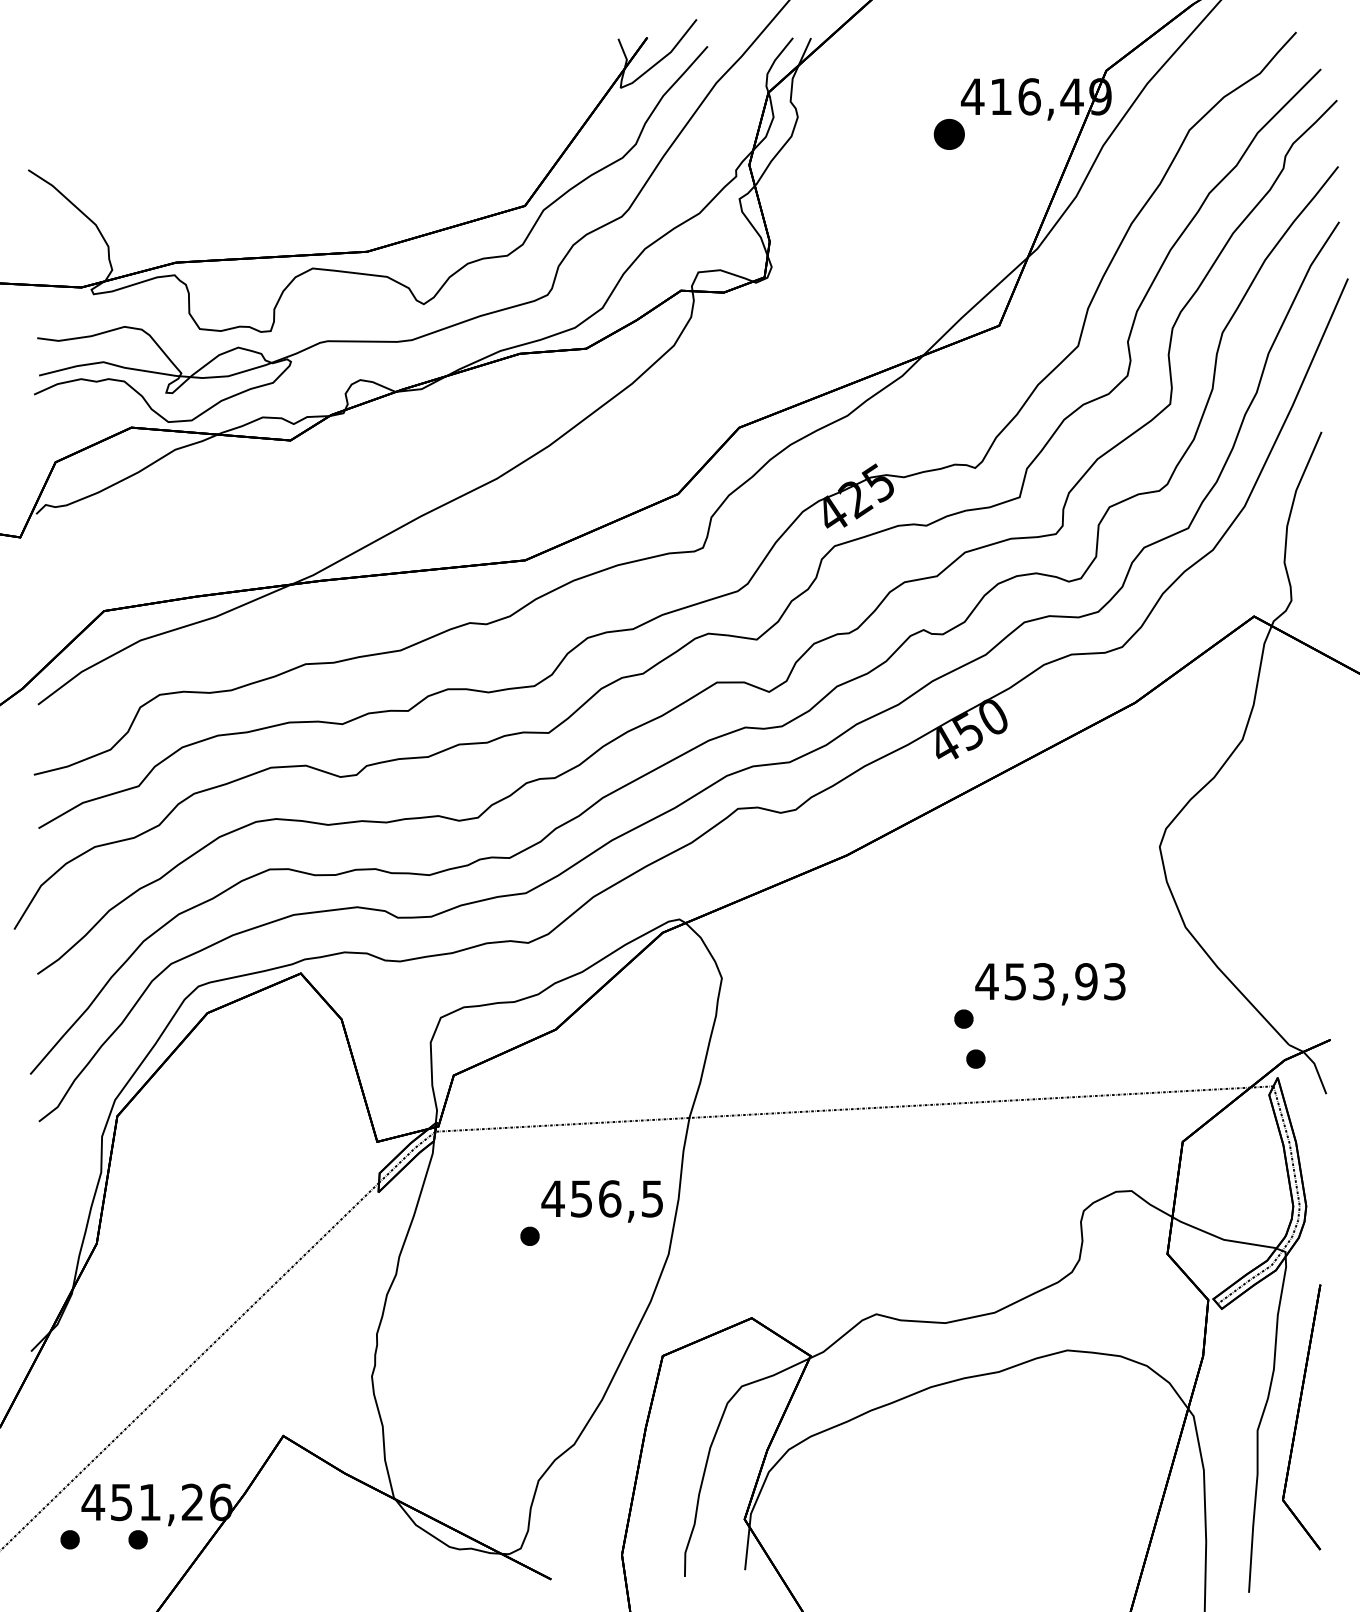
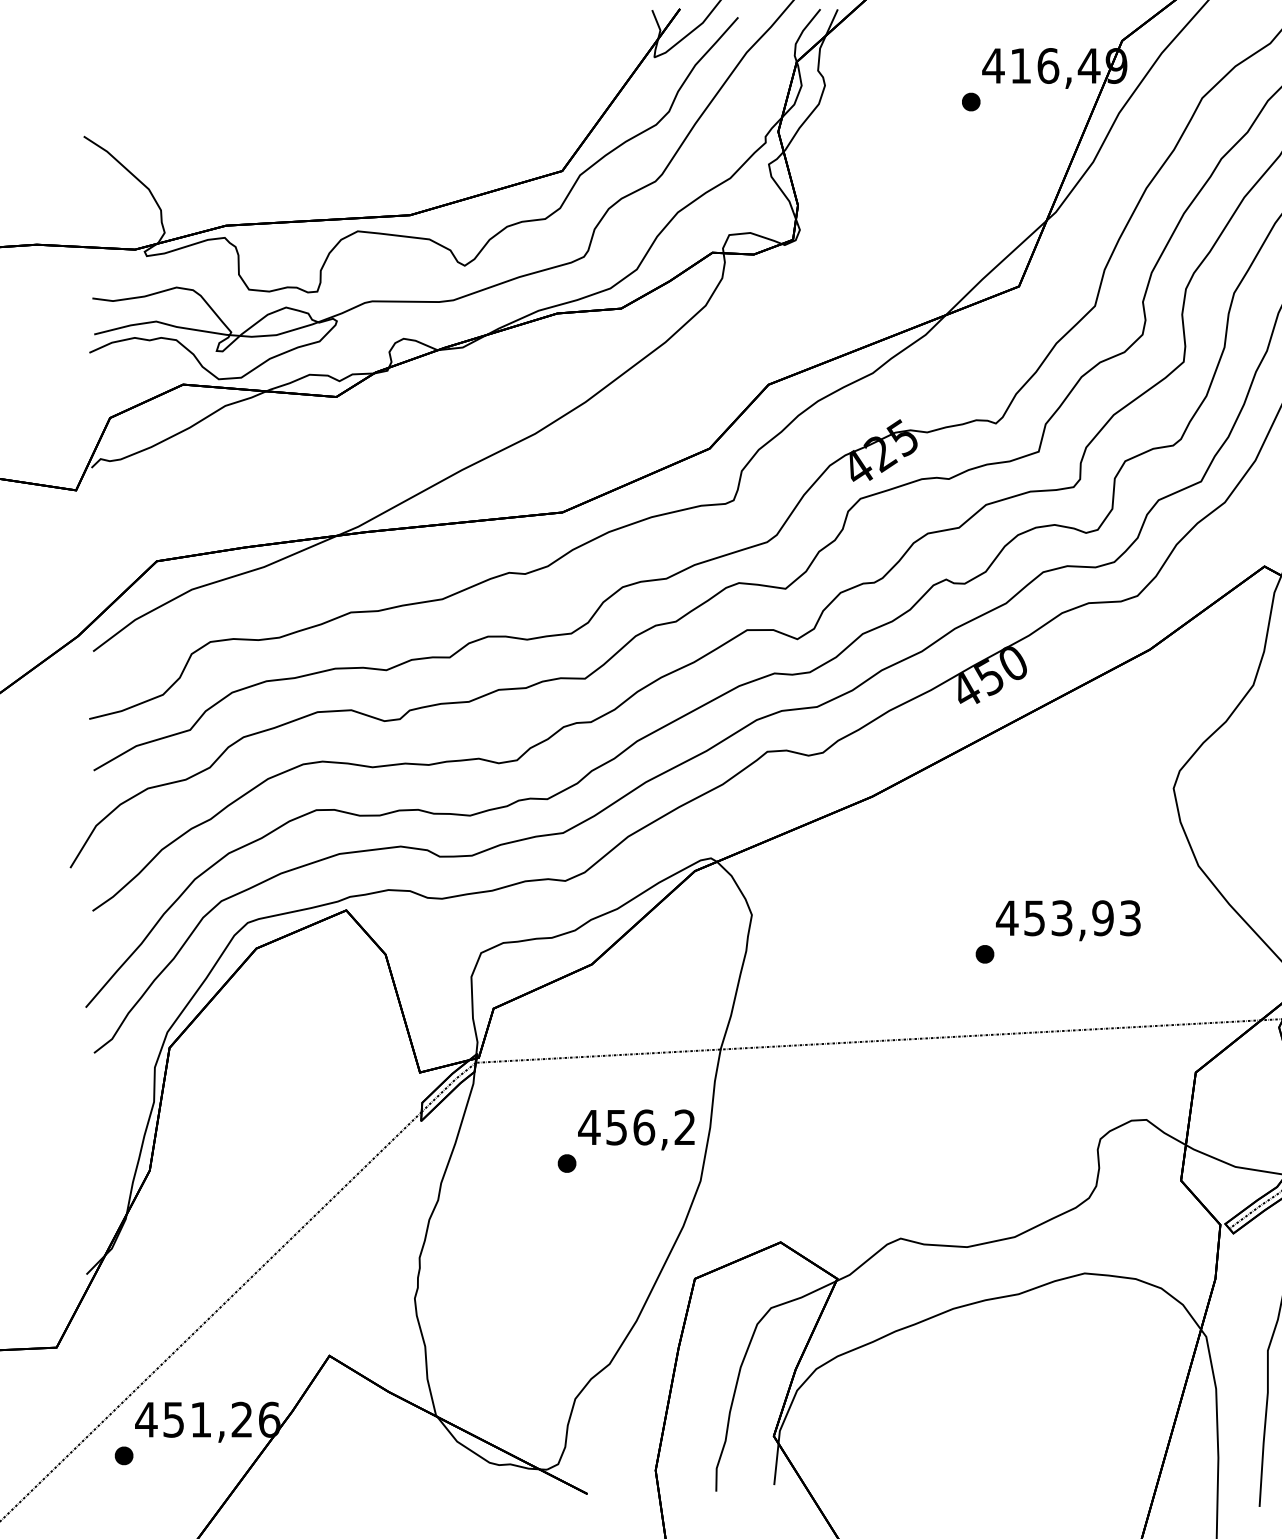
part: (949, 133) -> (971, 101), size x0.62
part: (975, 1058) -> (996, 992), removed
text: (651, 1198) -> (684, 1127), 456,5 -> 456,2
part: (137, 1539) -> (189, 1455), removed

